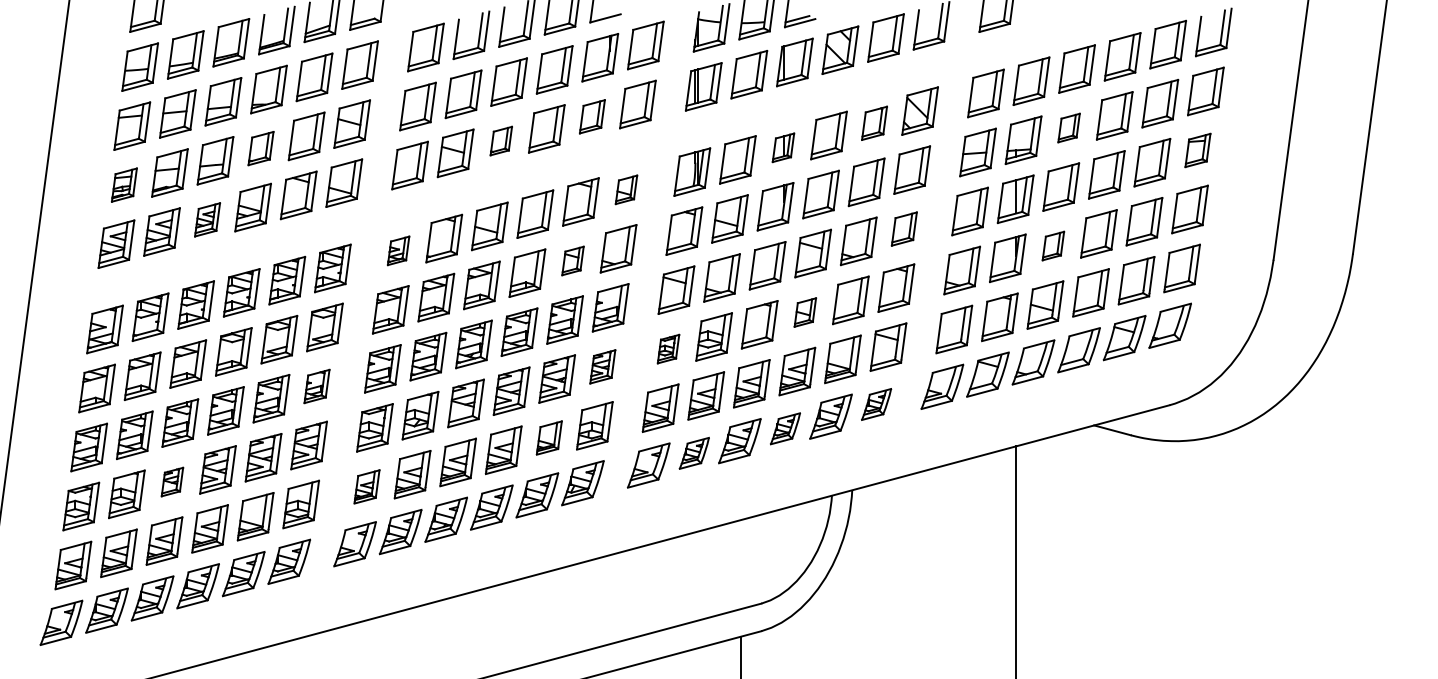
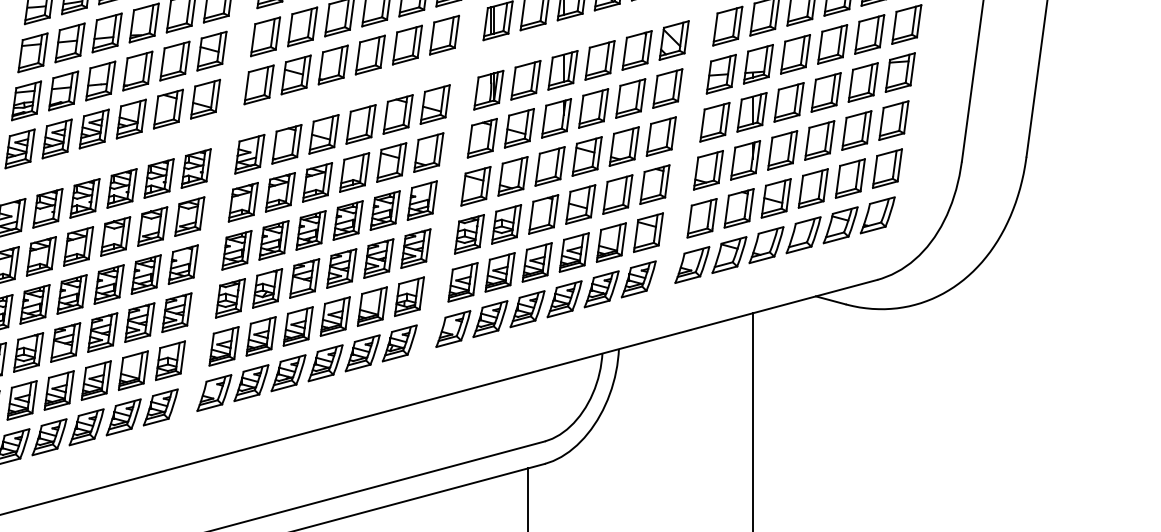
part: (592, 116) -> (407, 44), size x1.43
part: (874, 123) -> (637, 50), size x1.43
part: (1068, 127) -> (794, 53), size x1.67
part: (501, 140) -> (333, 64), size x1.67
part: (783, 147) -> (563, 70), size x1.67
part: (260, 148) -> (137, 70), size x1.43
part: (1197, 150) -> (899, 72), size x1.43
part: (124, 184) -> (26, 100), size x1.43
part: (626, 189) -> (435, 104), size x1.67
part: (207, 219) -> (94, 128), size x1.43
part: (904, 228) -> (661, 136), size x1.43
part: (1053, 245) -> (782, 149), size x1.67
part: (398, 250) -> (249, 154), size x1.67
part: (572, 260) -> (391, 162), size x1.67
part: (805, 312) -> (580, 204), size x1.67
part: (668, 348) -> (469, 233), size x1.67
part: (602, 366) -> (415, 248), size x1.43
part: (316, 386) -> (182, 264), size x1.43
part: (876, 404) -> (638, 279), size x1.43
part: (785, 428) -> (564, 298), size x1.43
part: (549, 437) -> (372, 306), size x1.43
part: (694, 453) -> (490, 319), size x1.43
part: (172, 481) -> (65, 342), size x1.67
part: (366, 486) -> (223, 346), size x1.43

